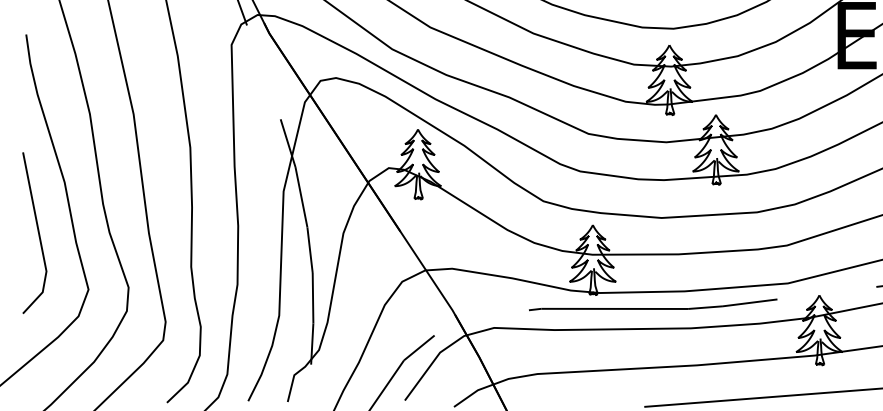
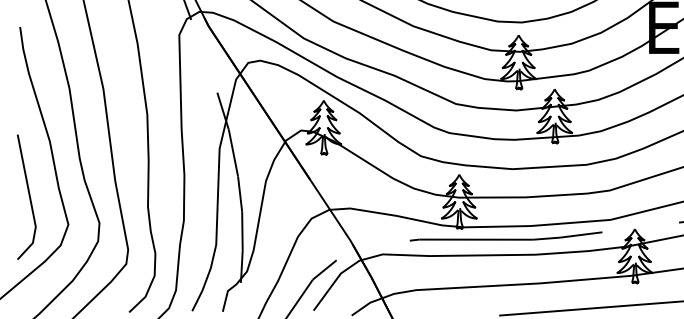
line: (37, 232) -> (28, 196), moved

